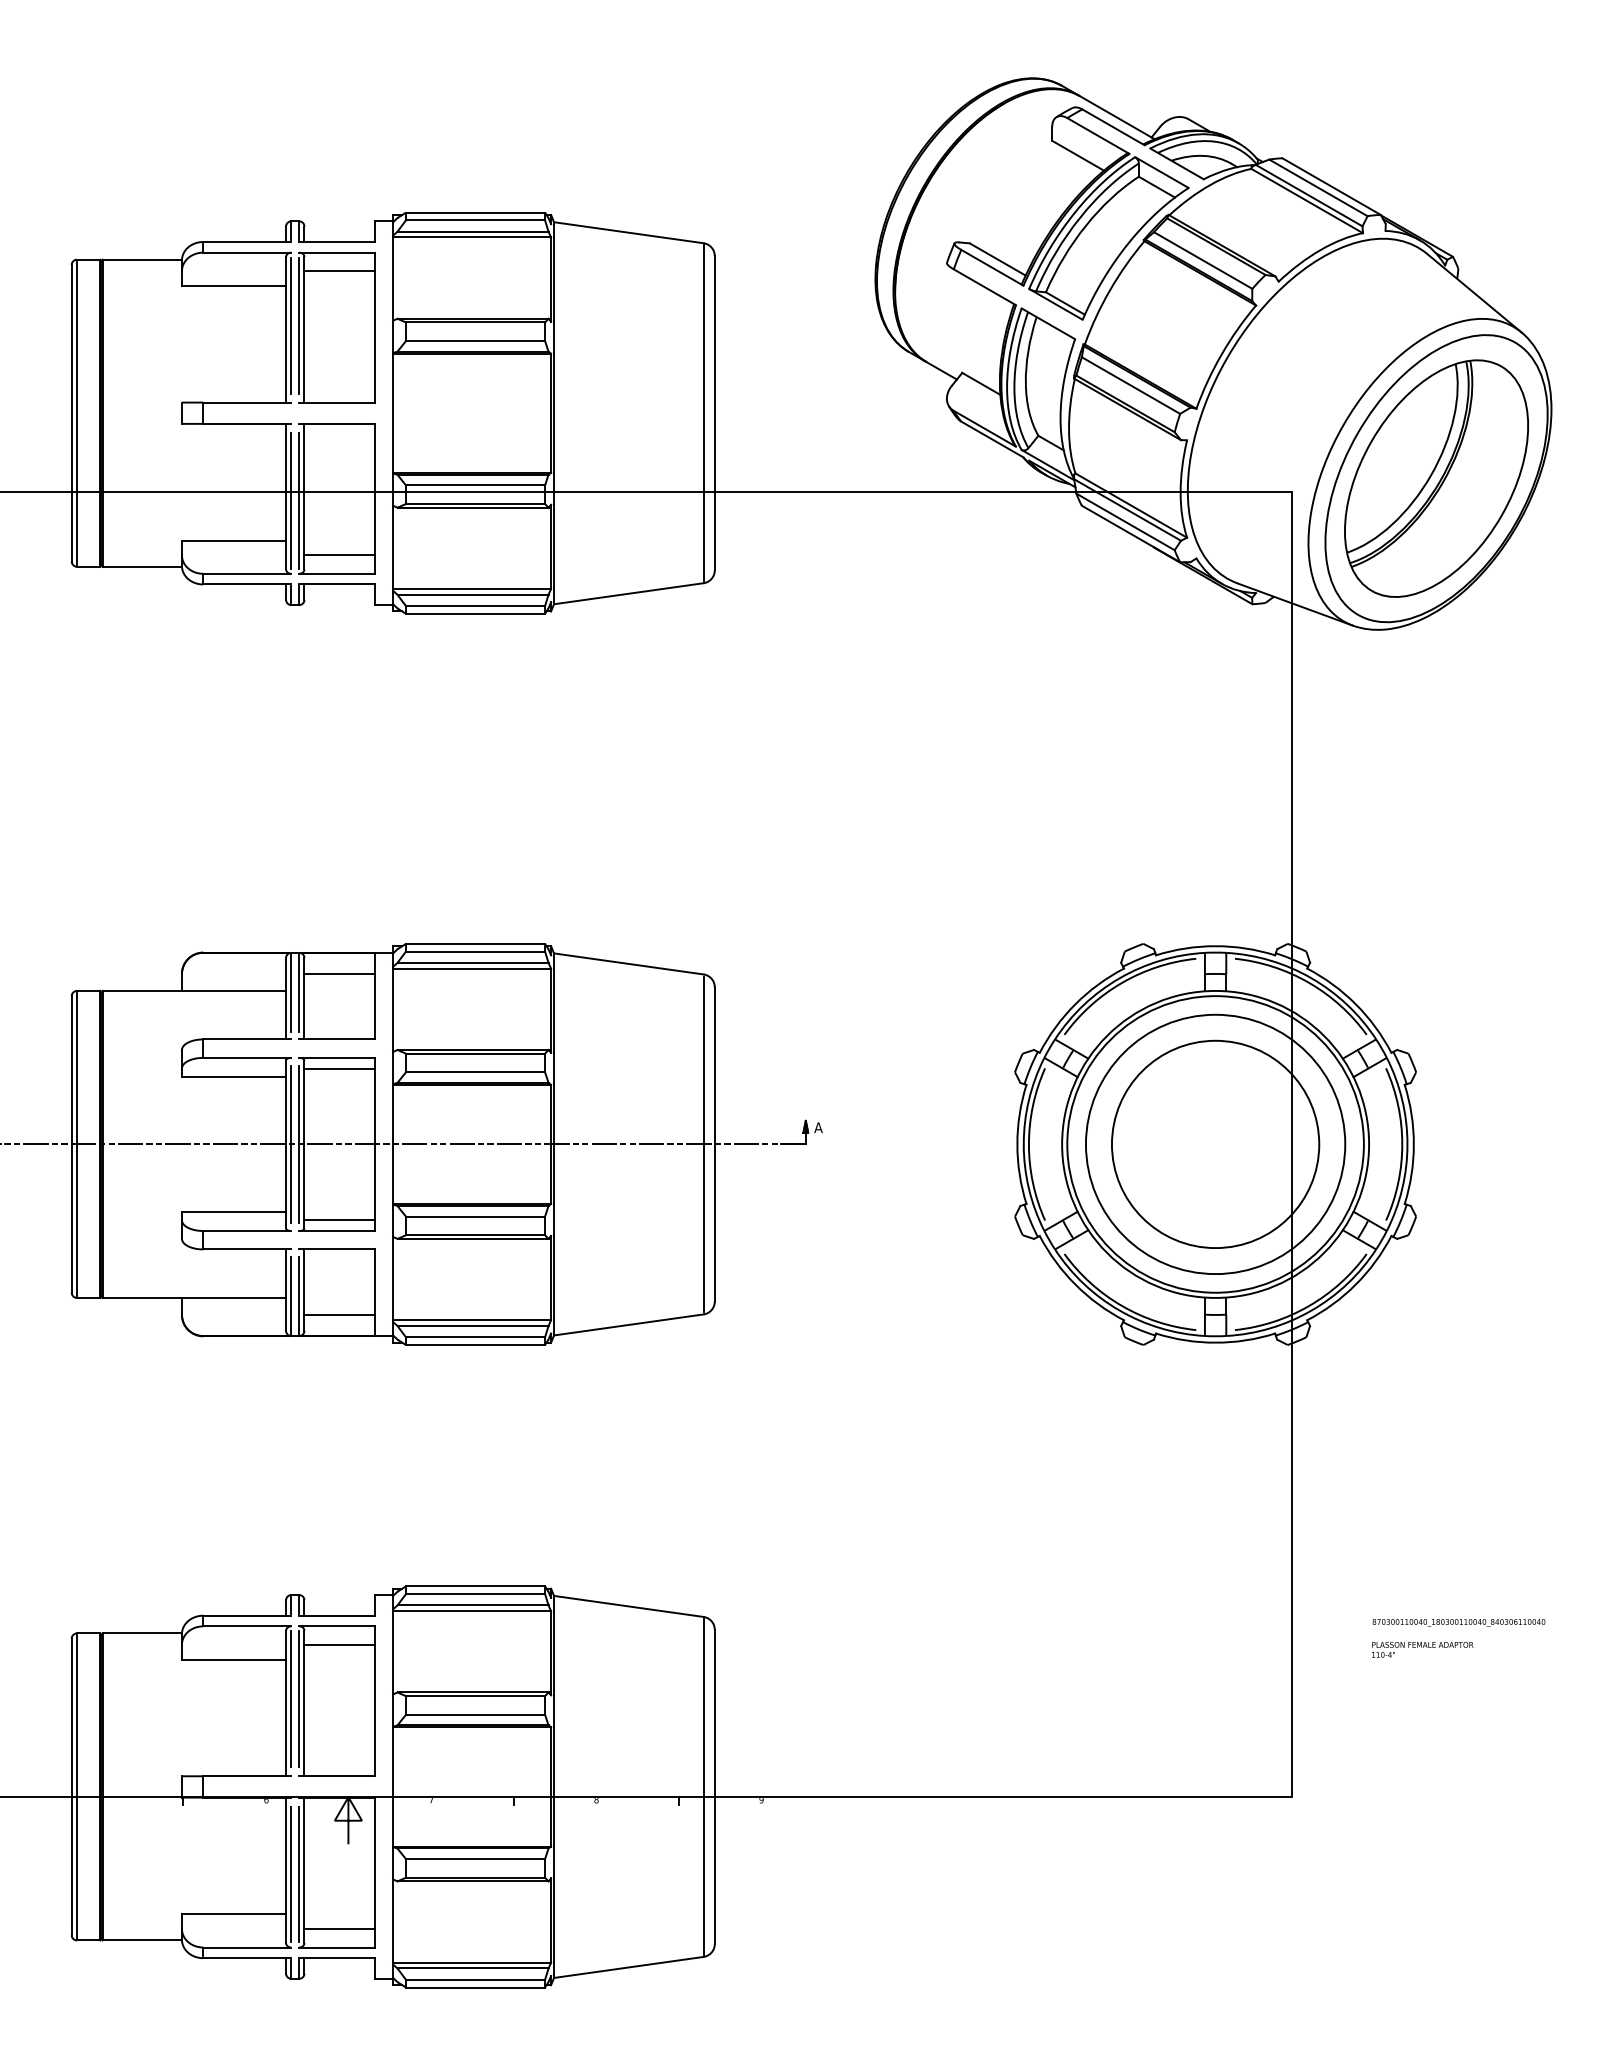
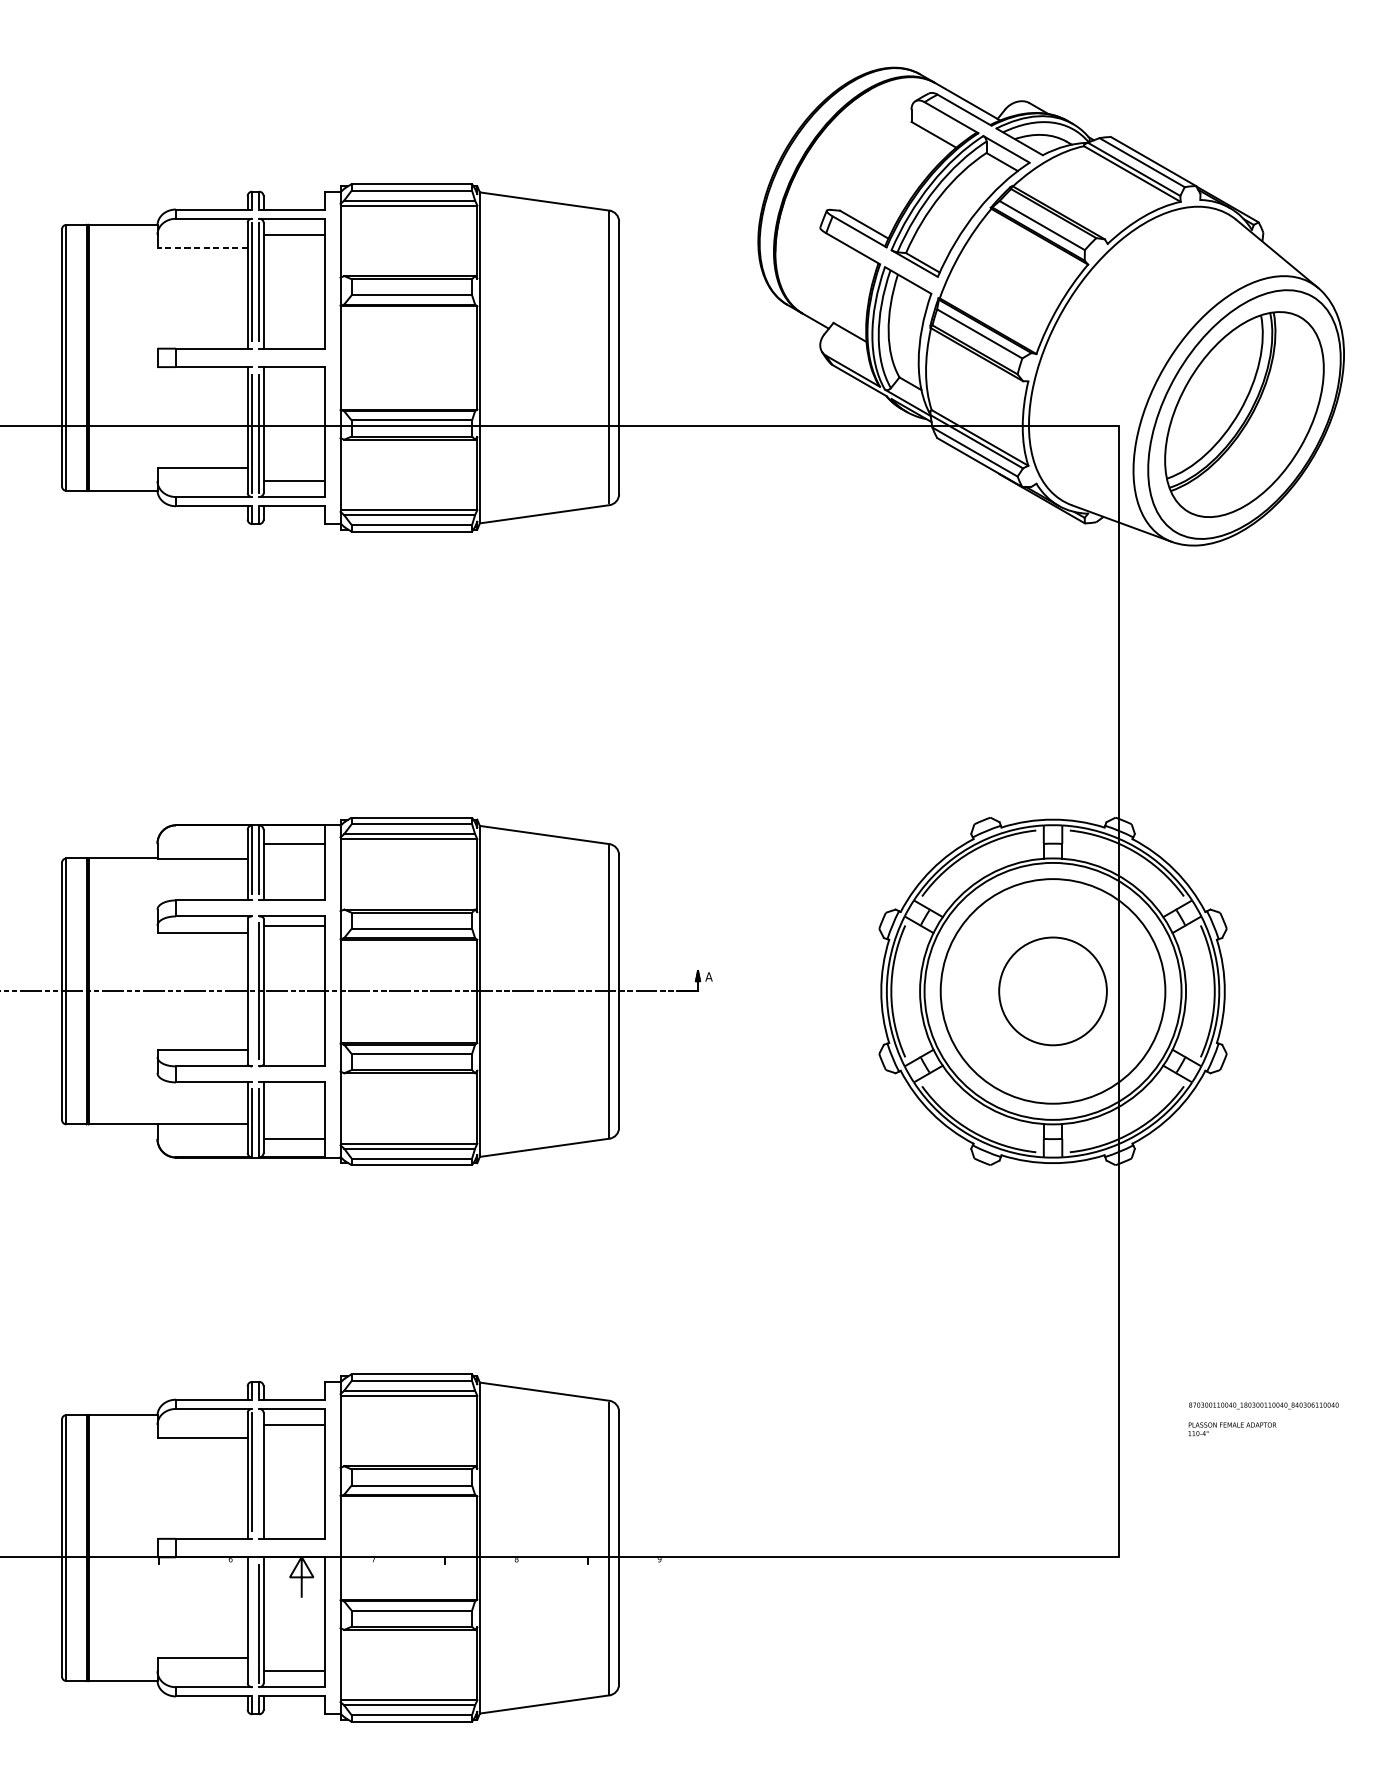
line: (233, 285) -> (202, 247), solid -> dashed
line: (291, 1144) -> (252, 991), removed
circle: (1215, 1144) -> (1052, 991), size x0.6
line: (339, 1220) -> (293, 1057), removed
line: (299, 1699) -> (259, 1472), removed
line: (291, 1874) -> (252, 1623), removed

